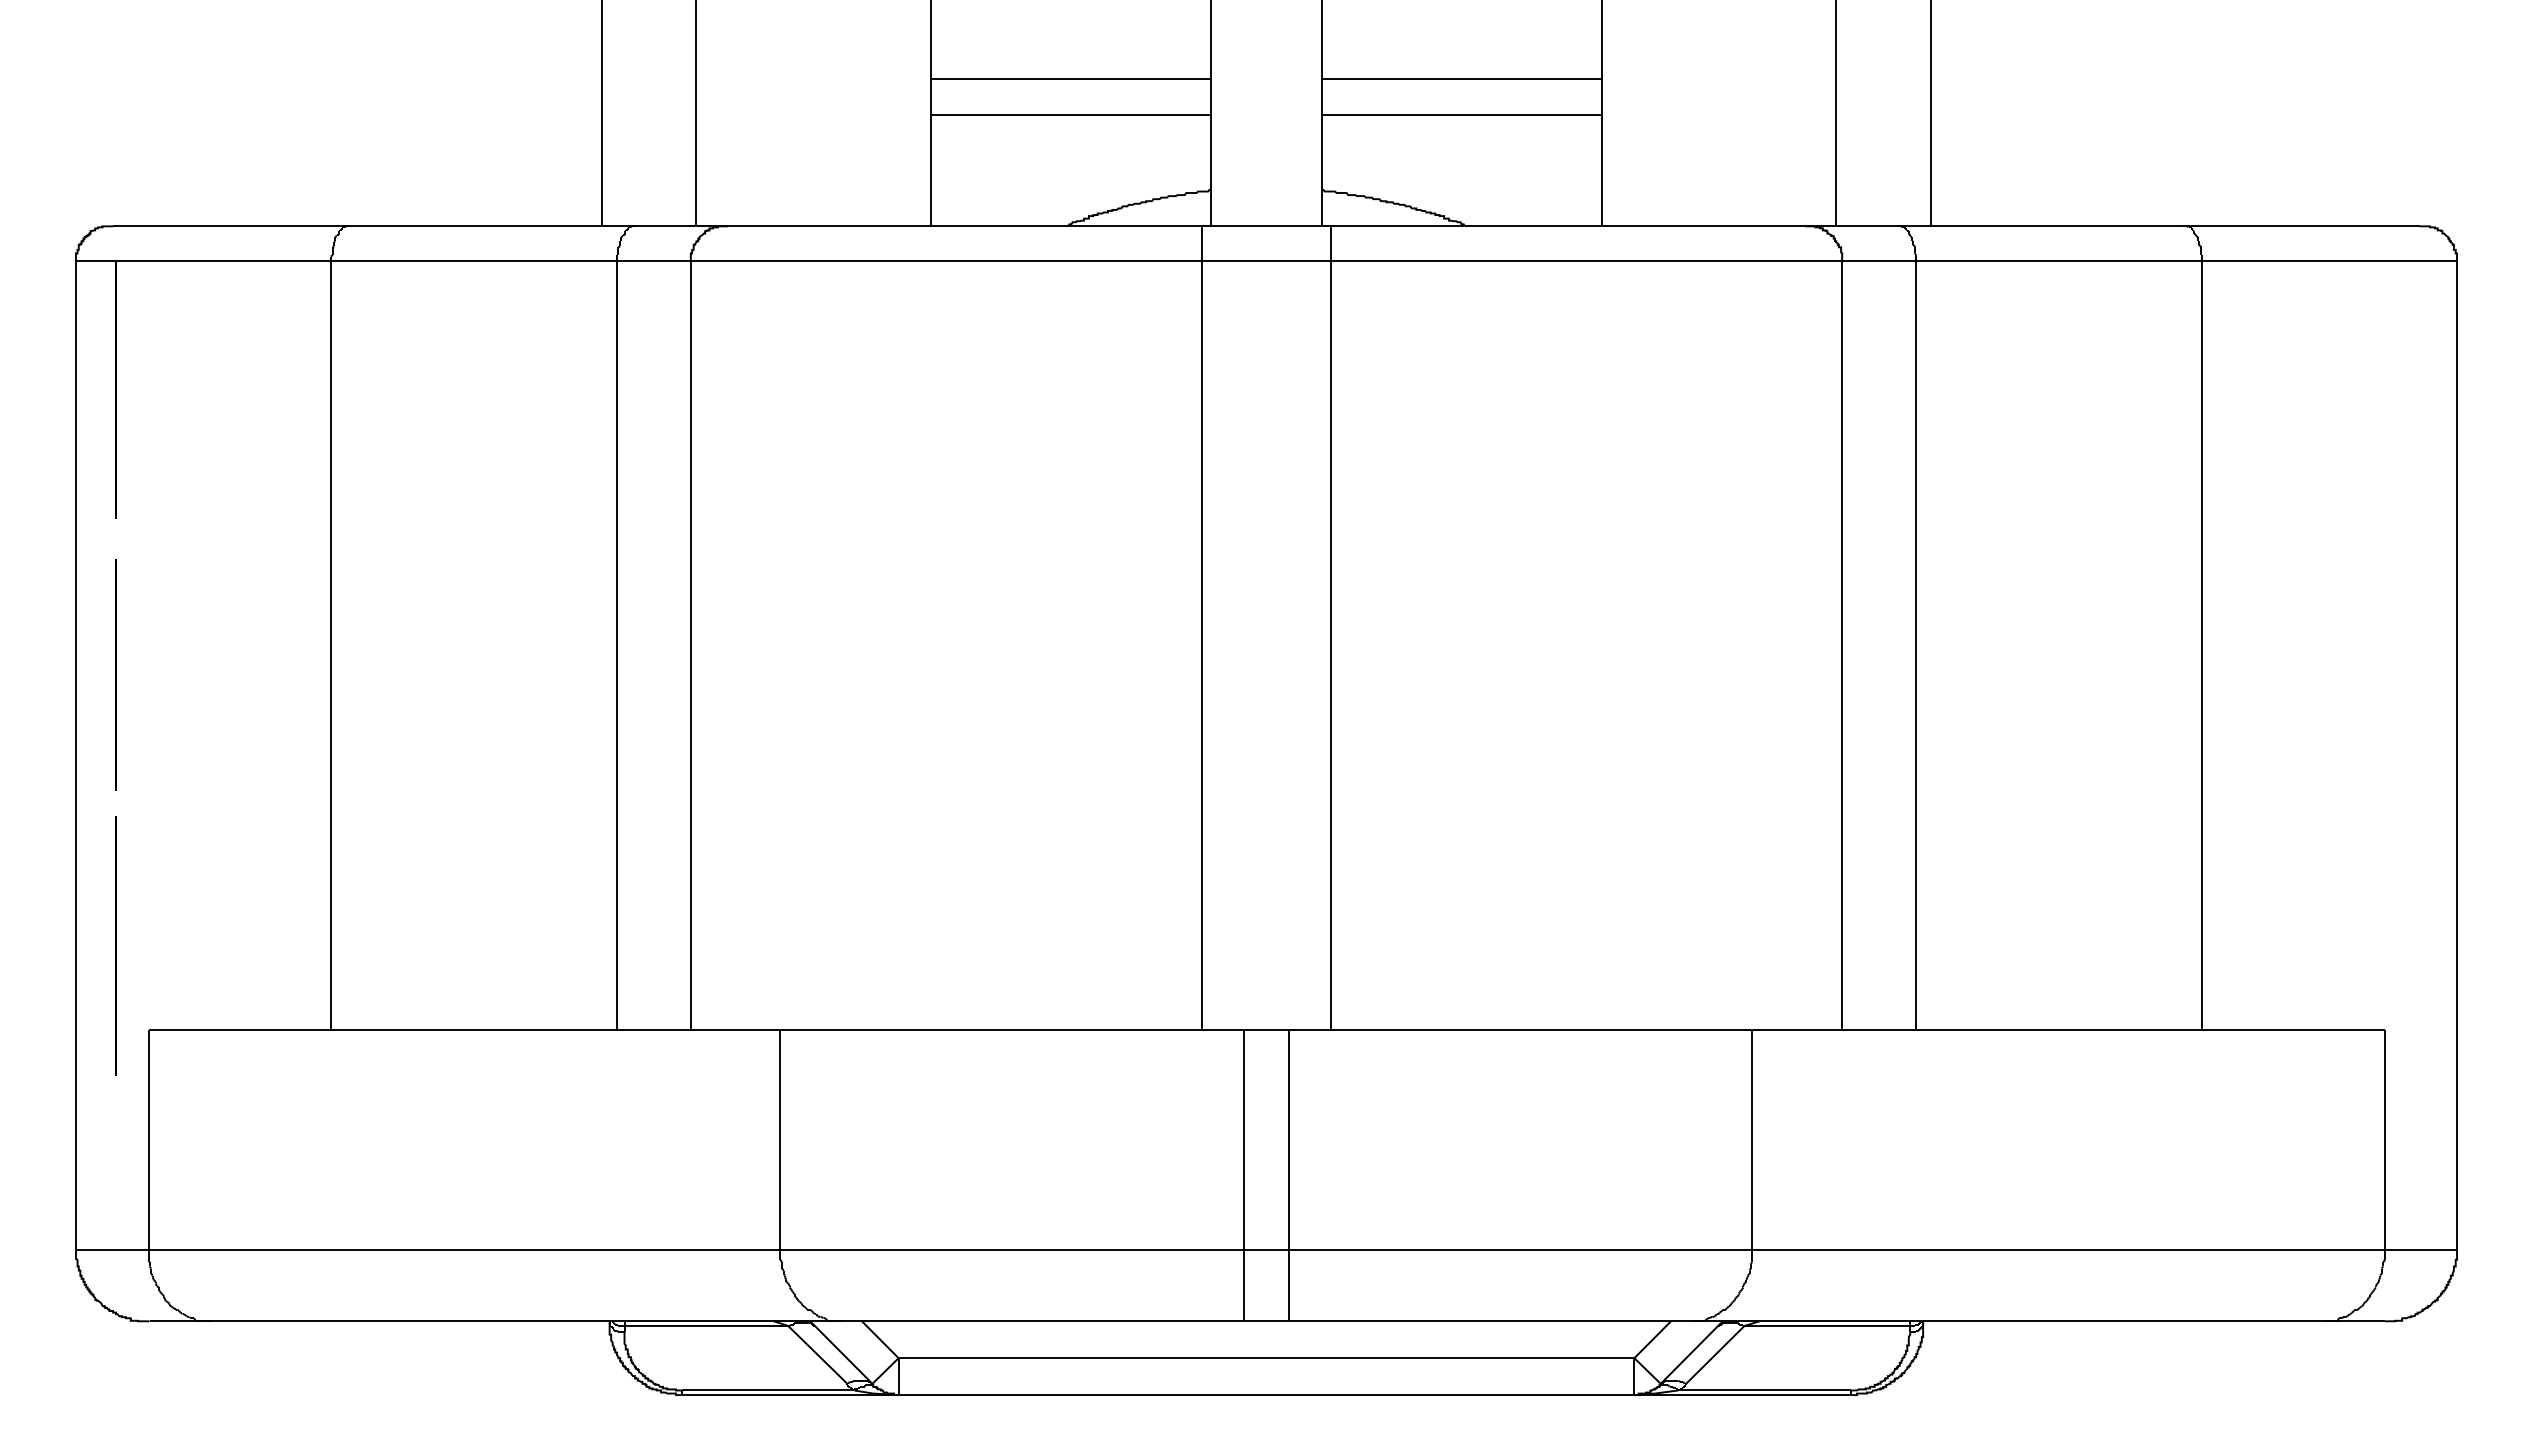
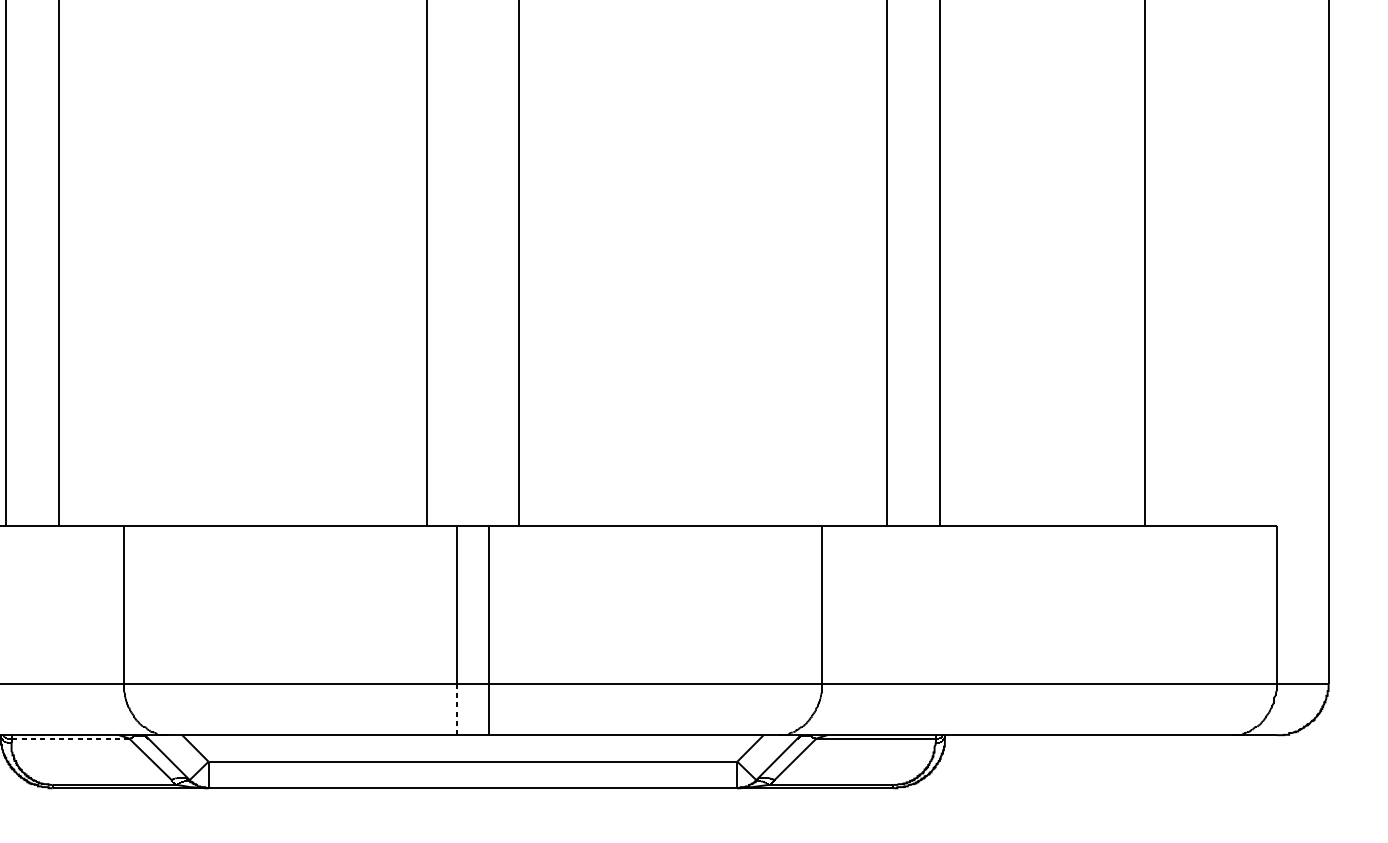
line: (1243, 1285) -> (456, 709), solid -> dashed
line: (706, 1325) -> (70, 738), solid -> dashed

